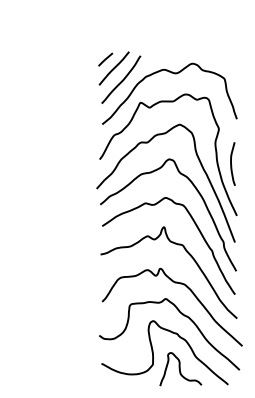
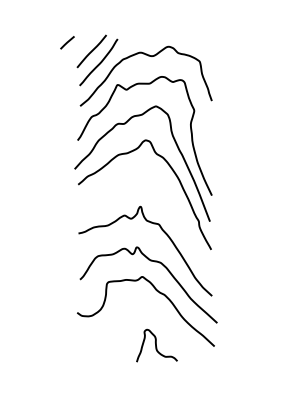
line: (105, 59) -> (67, 42), moved
curve: (232, 163) -> (207, 144), removed
curve: (196, 228) -> (172, 207), removed
curve: (153, 352) -> (130, 329), removed

